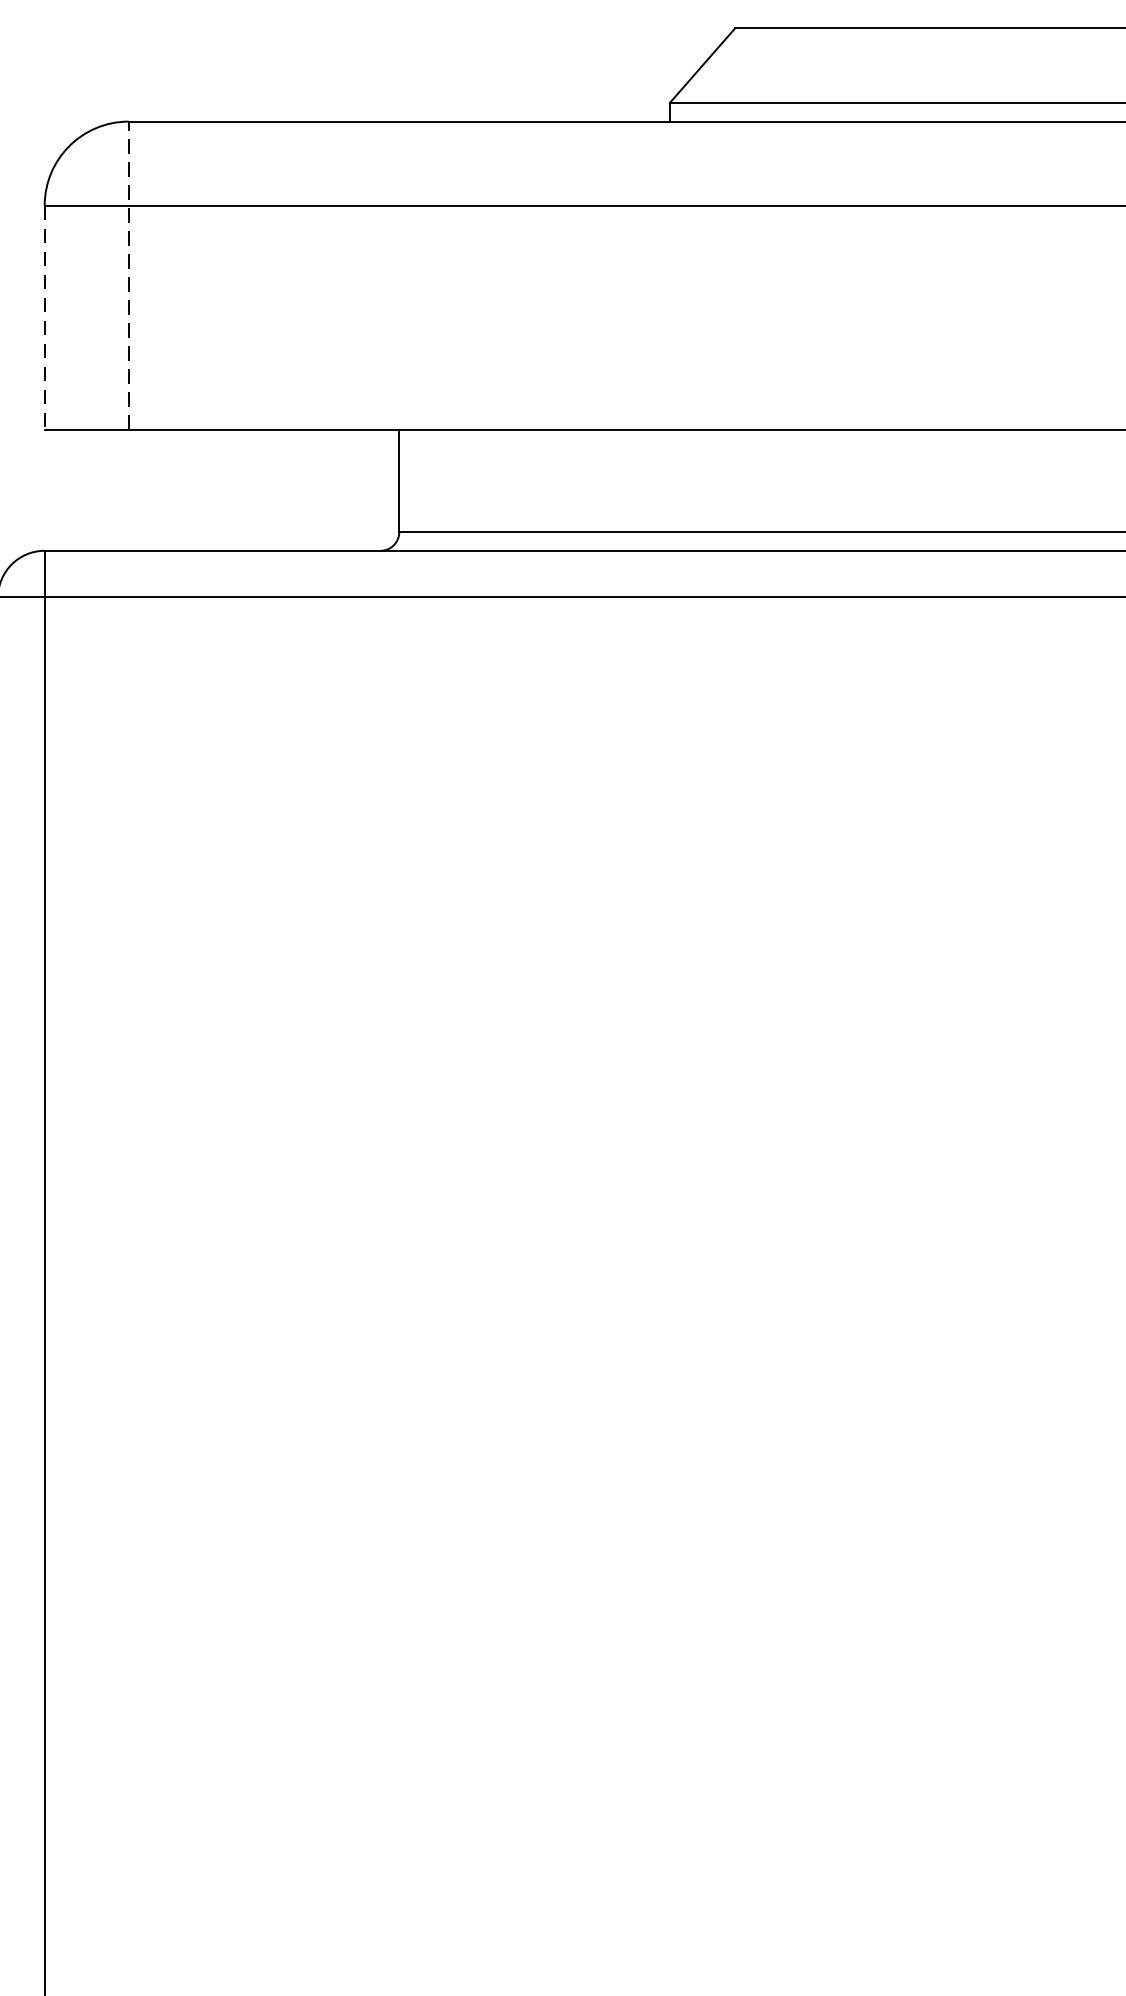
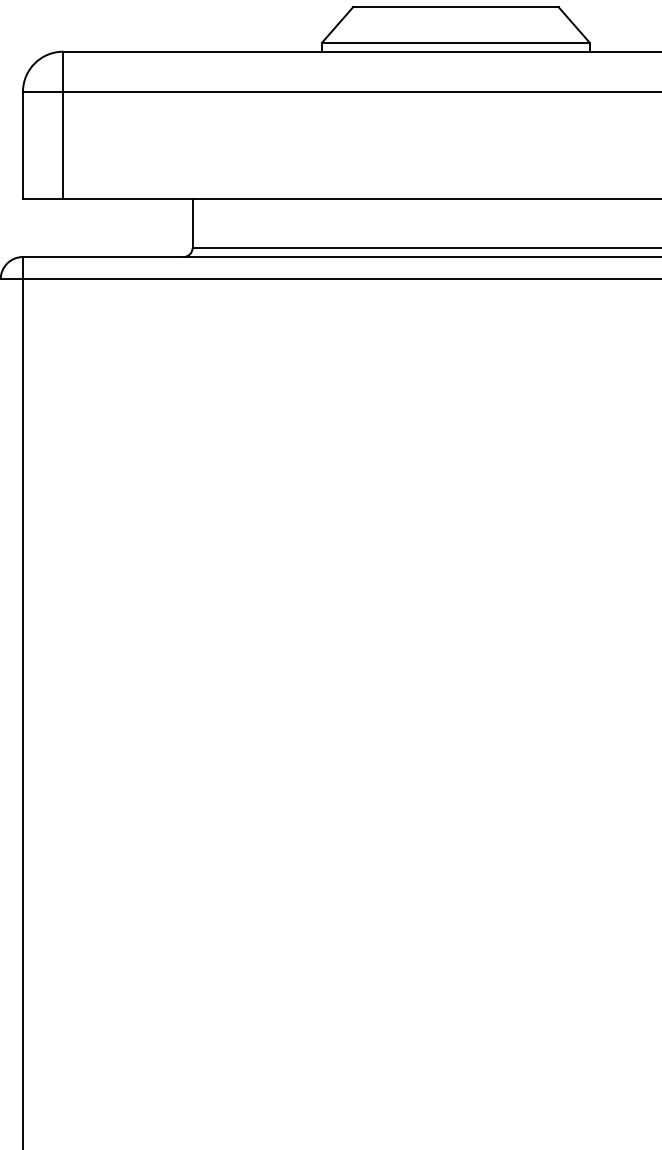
line: (129, 275) -> (63, 125), dashed -> solid
line: (45, 317) -> (23, 145), dashed -> solid

